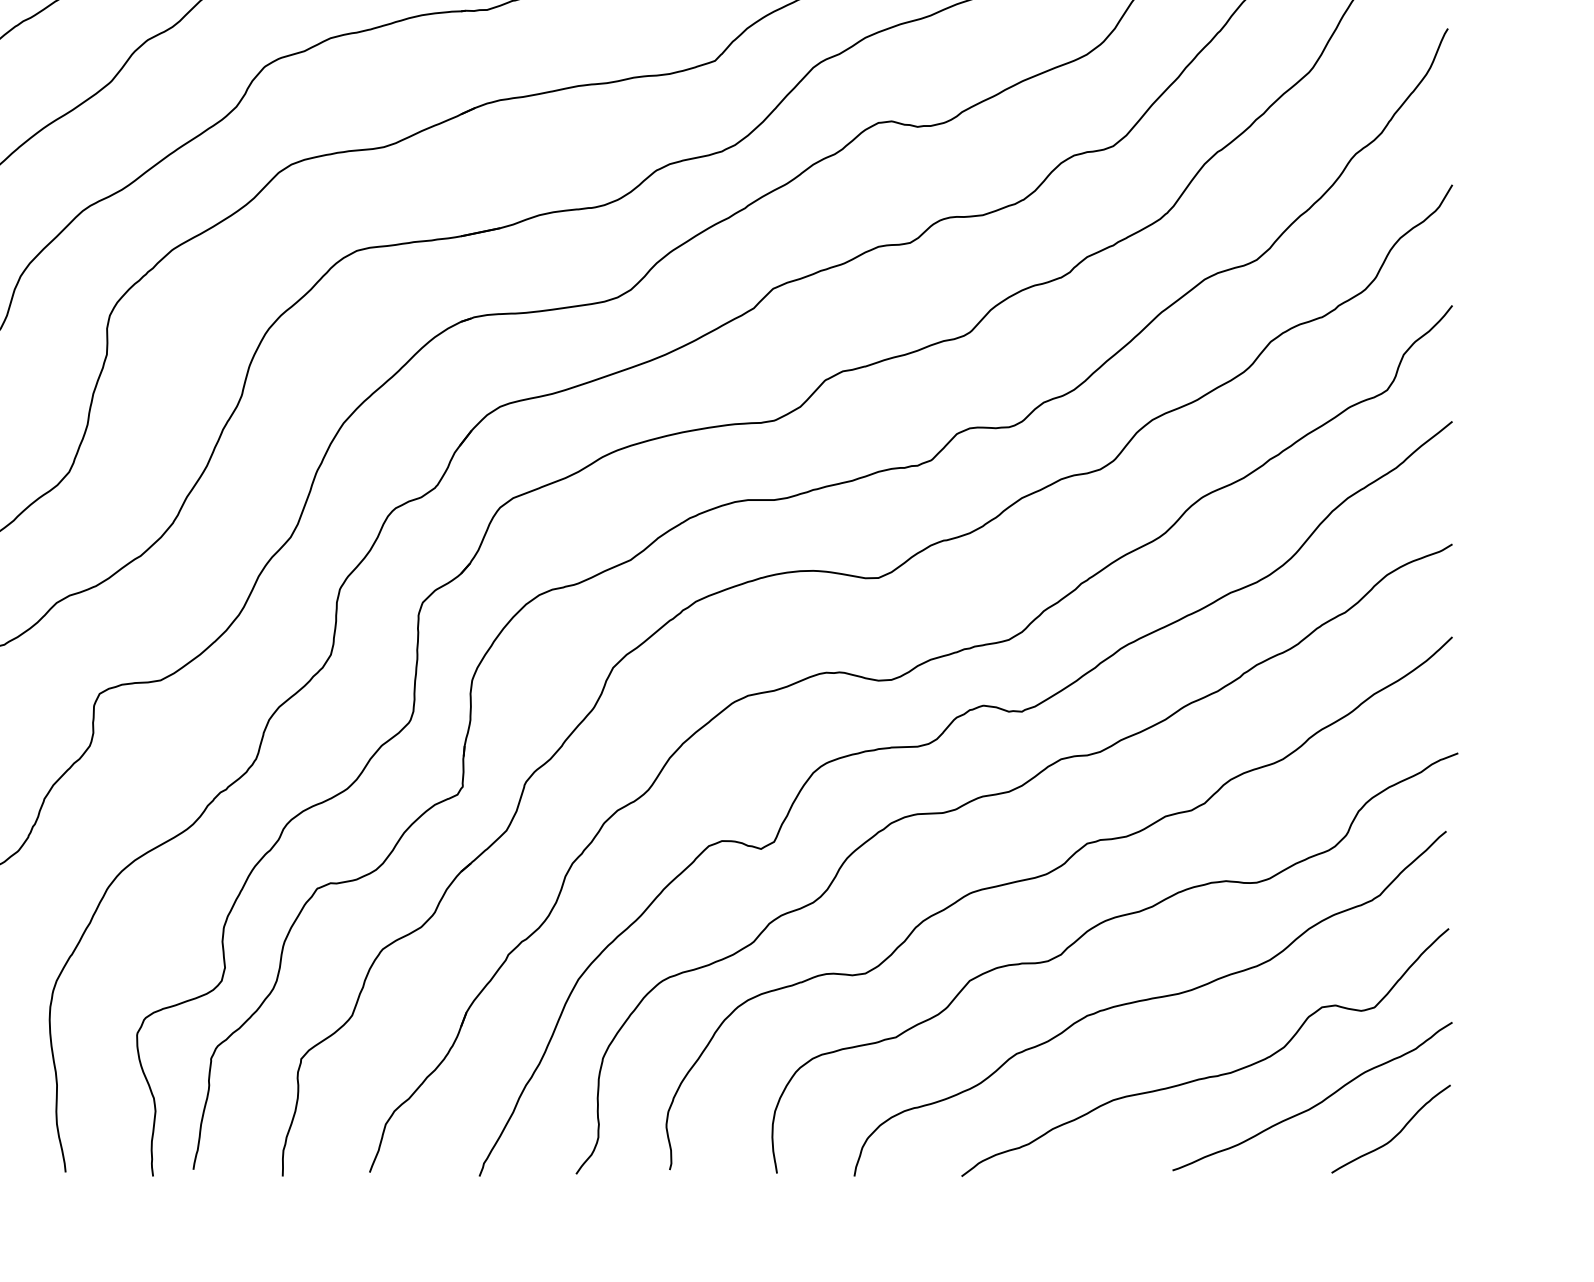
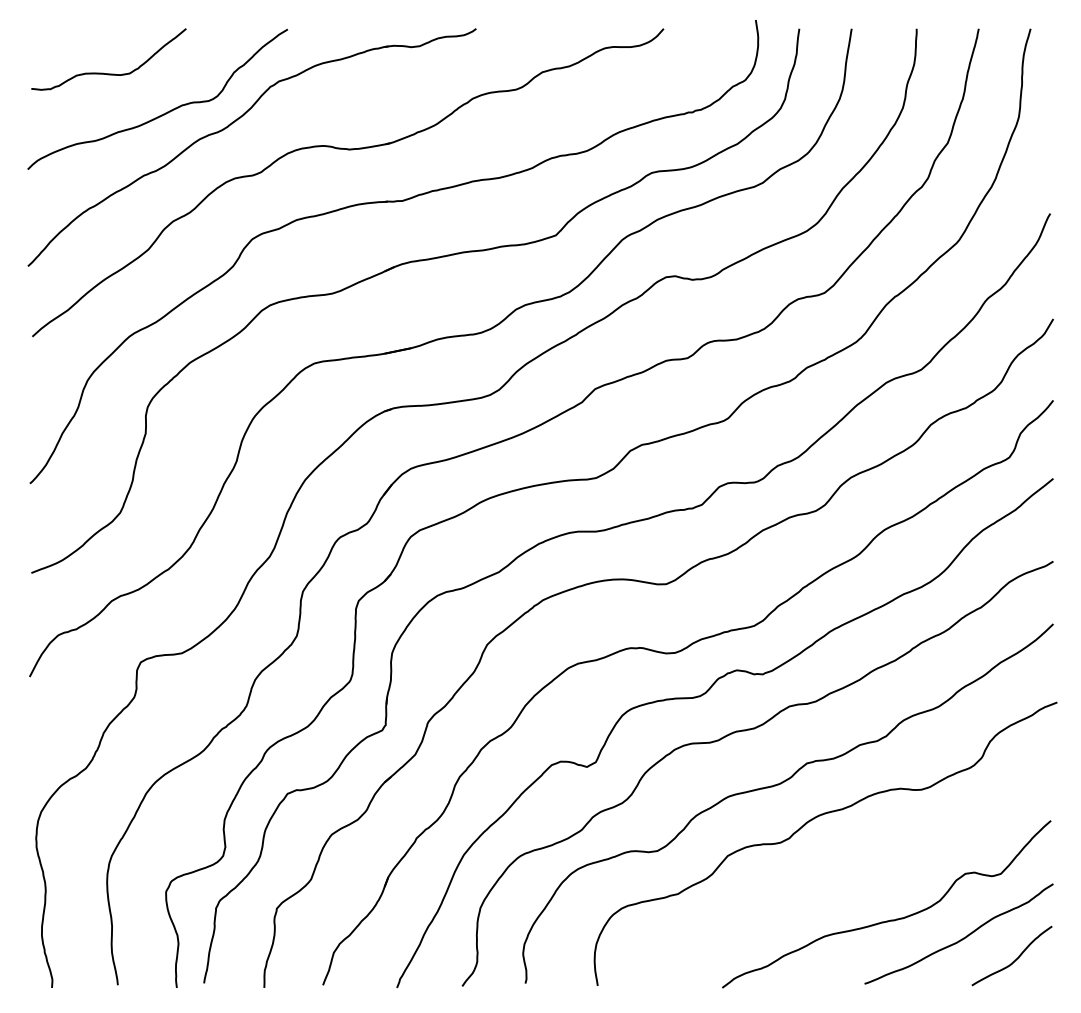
curve: (1150, 1000) -> (849, 869), removed

